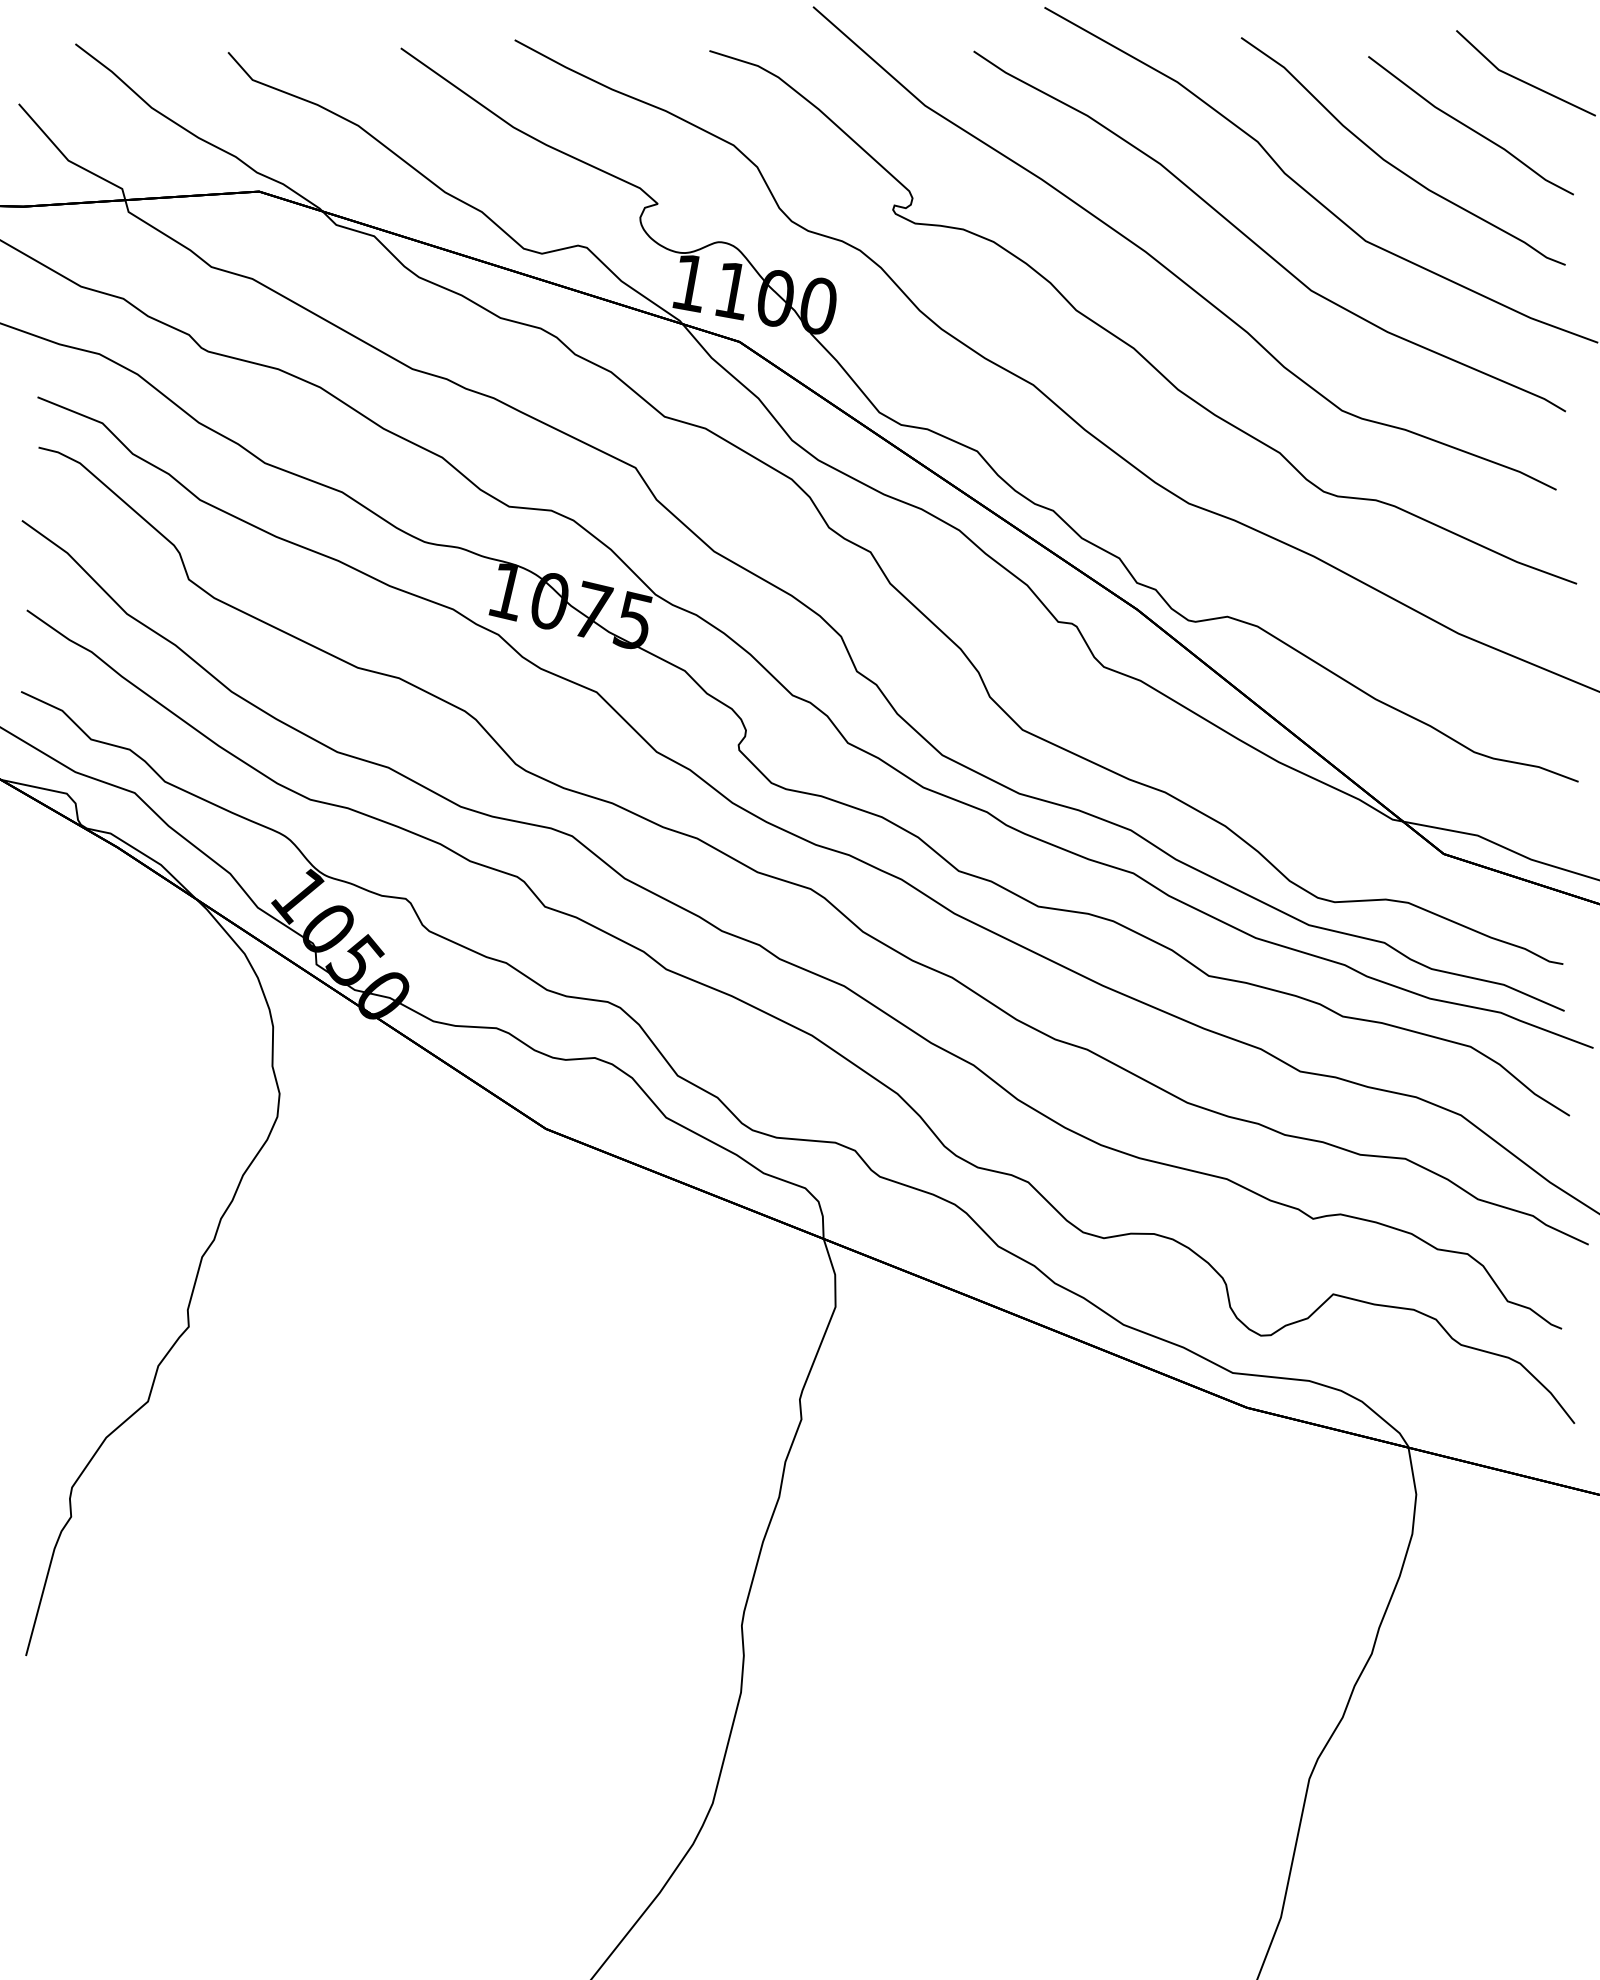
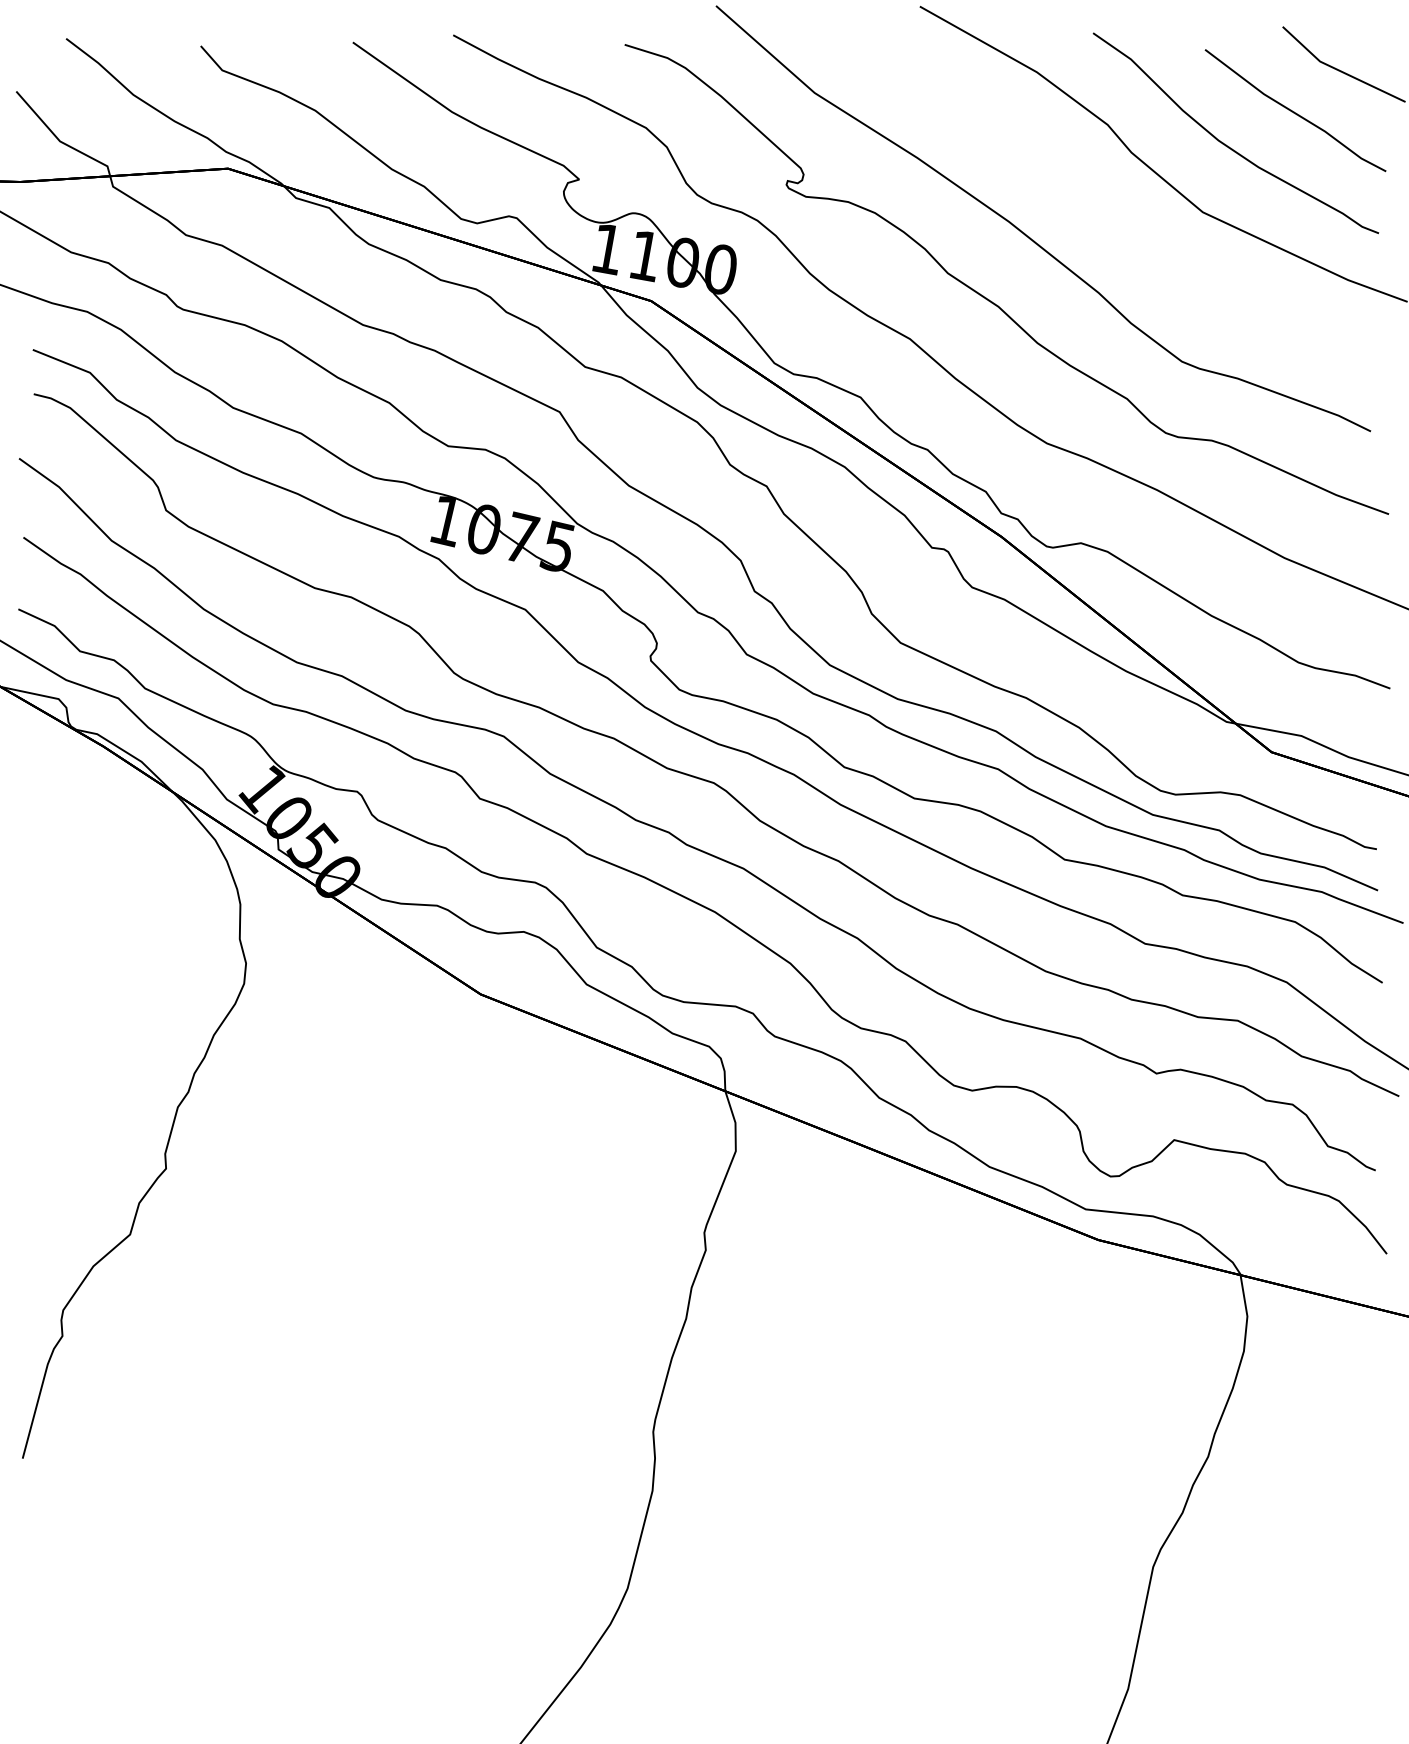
curve: (1257, 243) -> (1107, 214), removed

